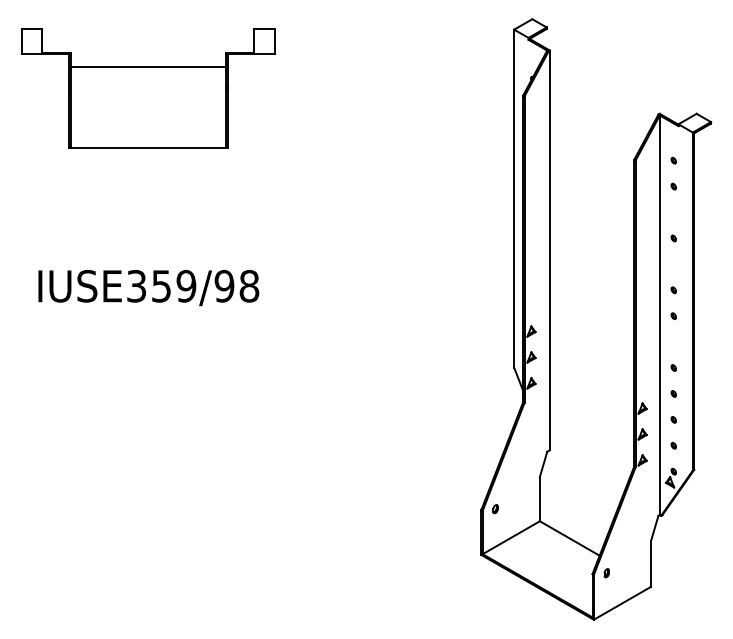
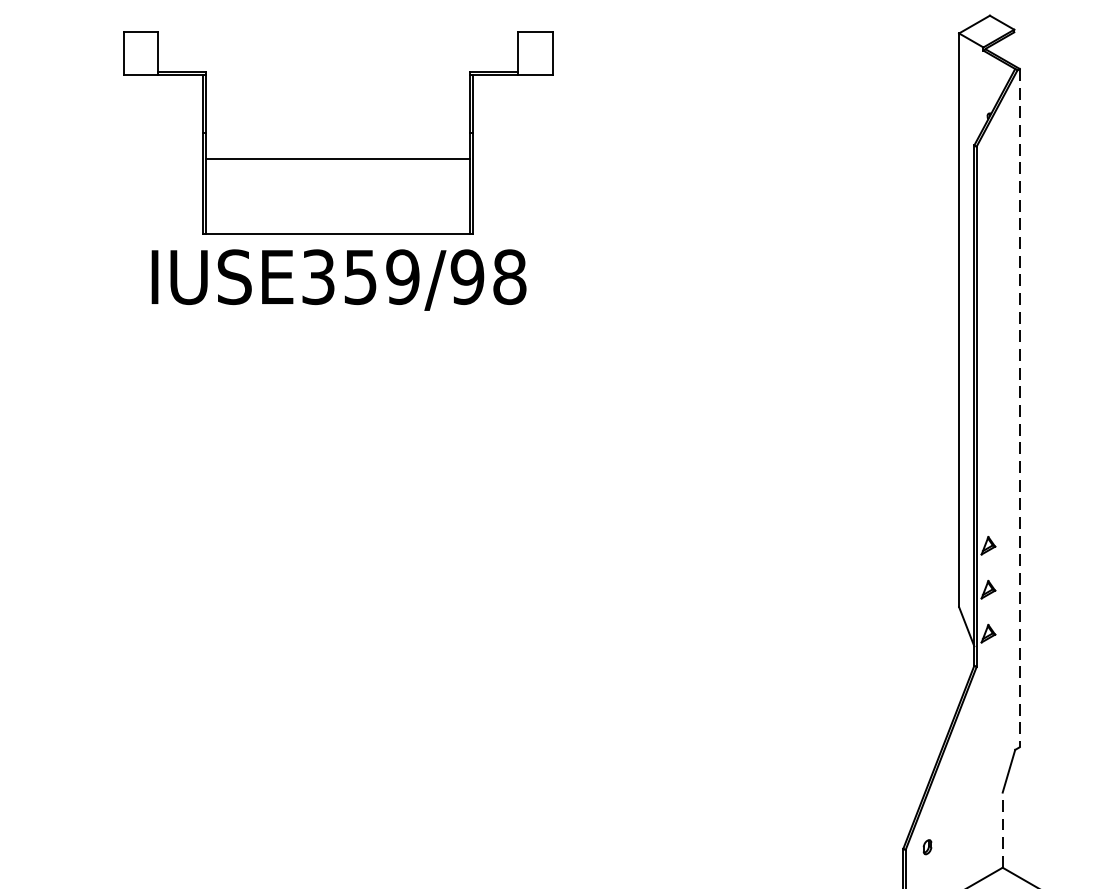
line: (147, 66) -> (336, 158), moved
line: (549, 250) -> (1019, 408), solid -> dashed
text: (148, 288) -> (338, 280), moved
line: (539, 498) -> (1002, 829), solid -> dashed

